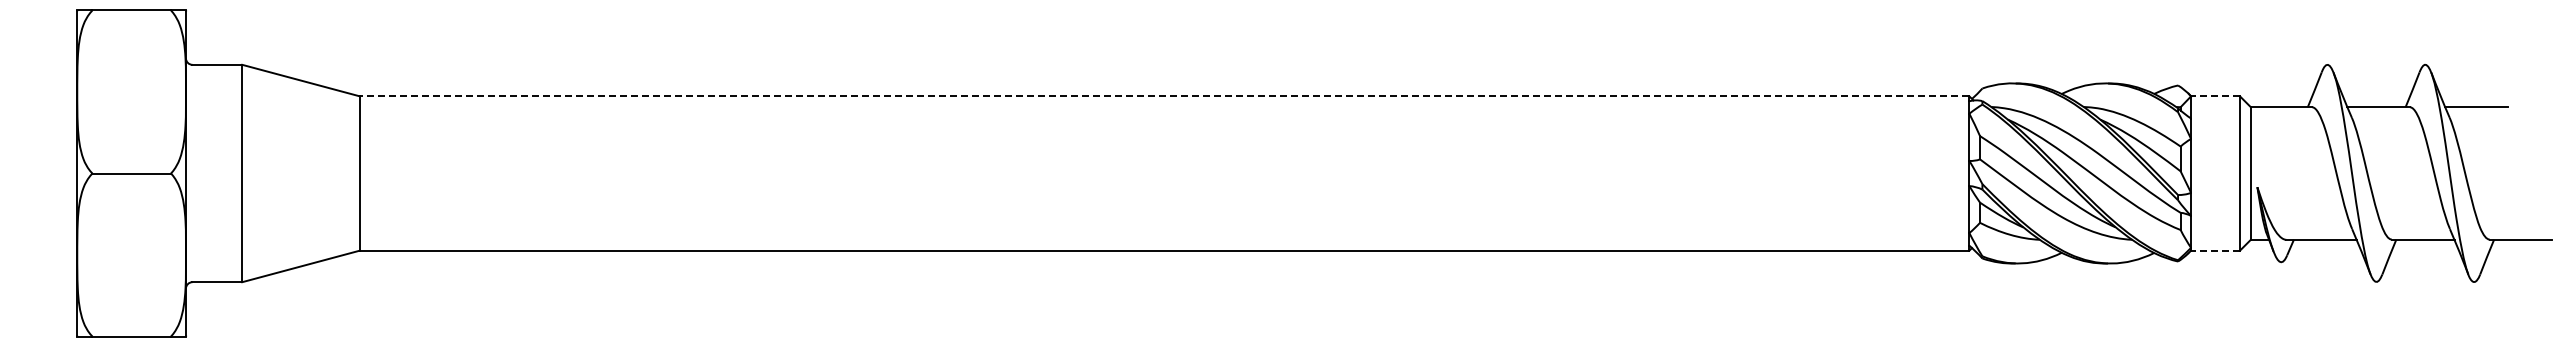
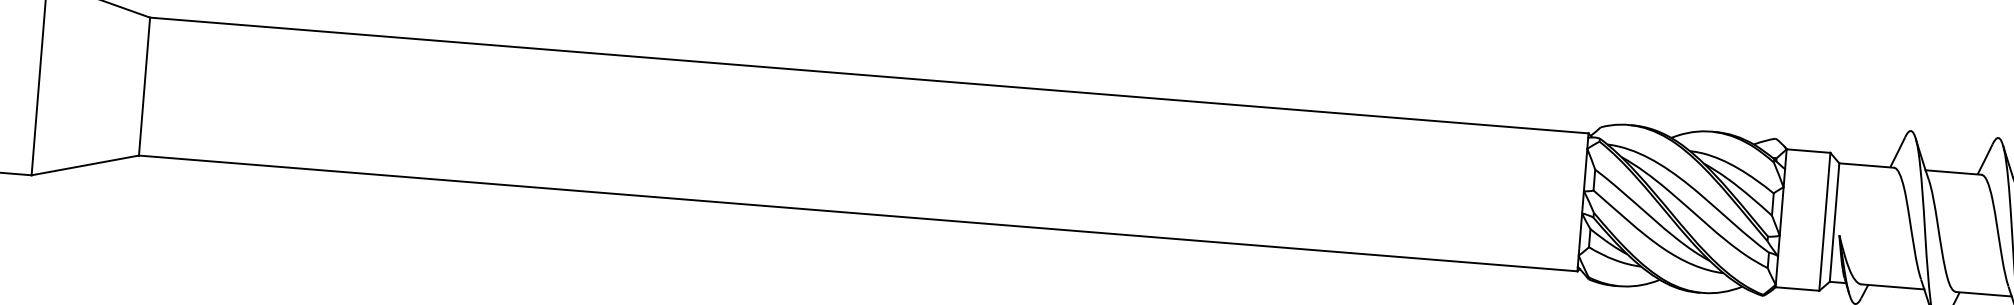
line: (1164, 96) -> (869, 75), dashed -> solid
line: (2215, 96) -> (1808, 151), dashed -> solid
line: (2215, 250) -> (1797, 288), dashed -> solid

